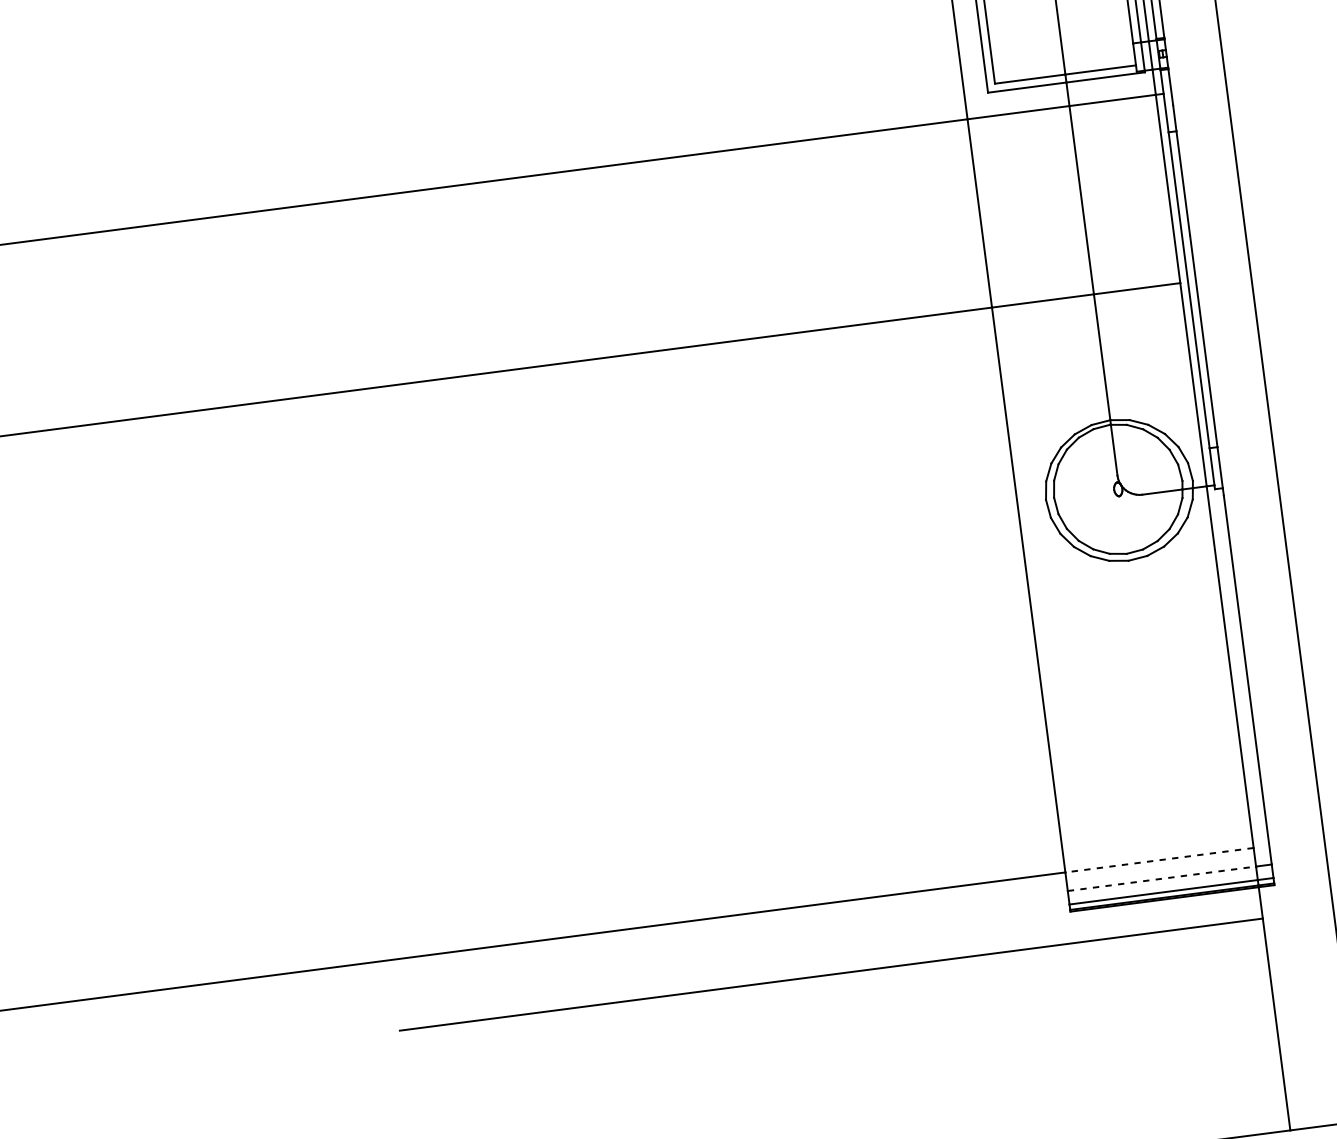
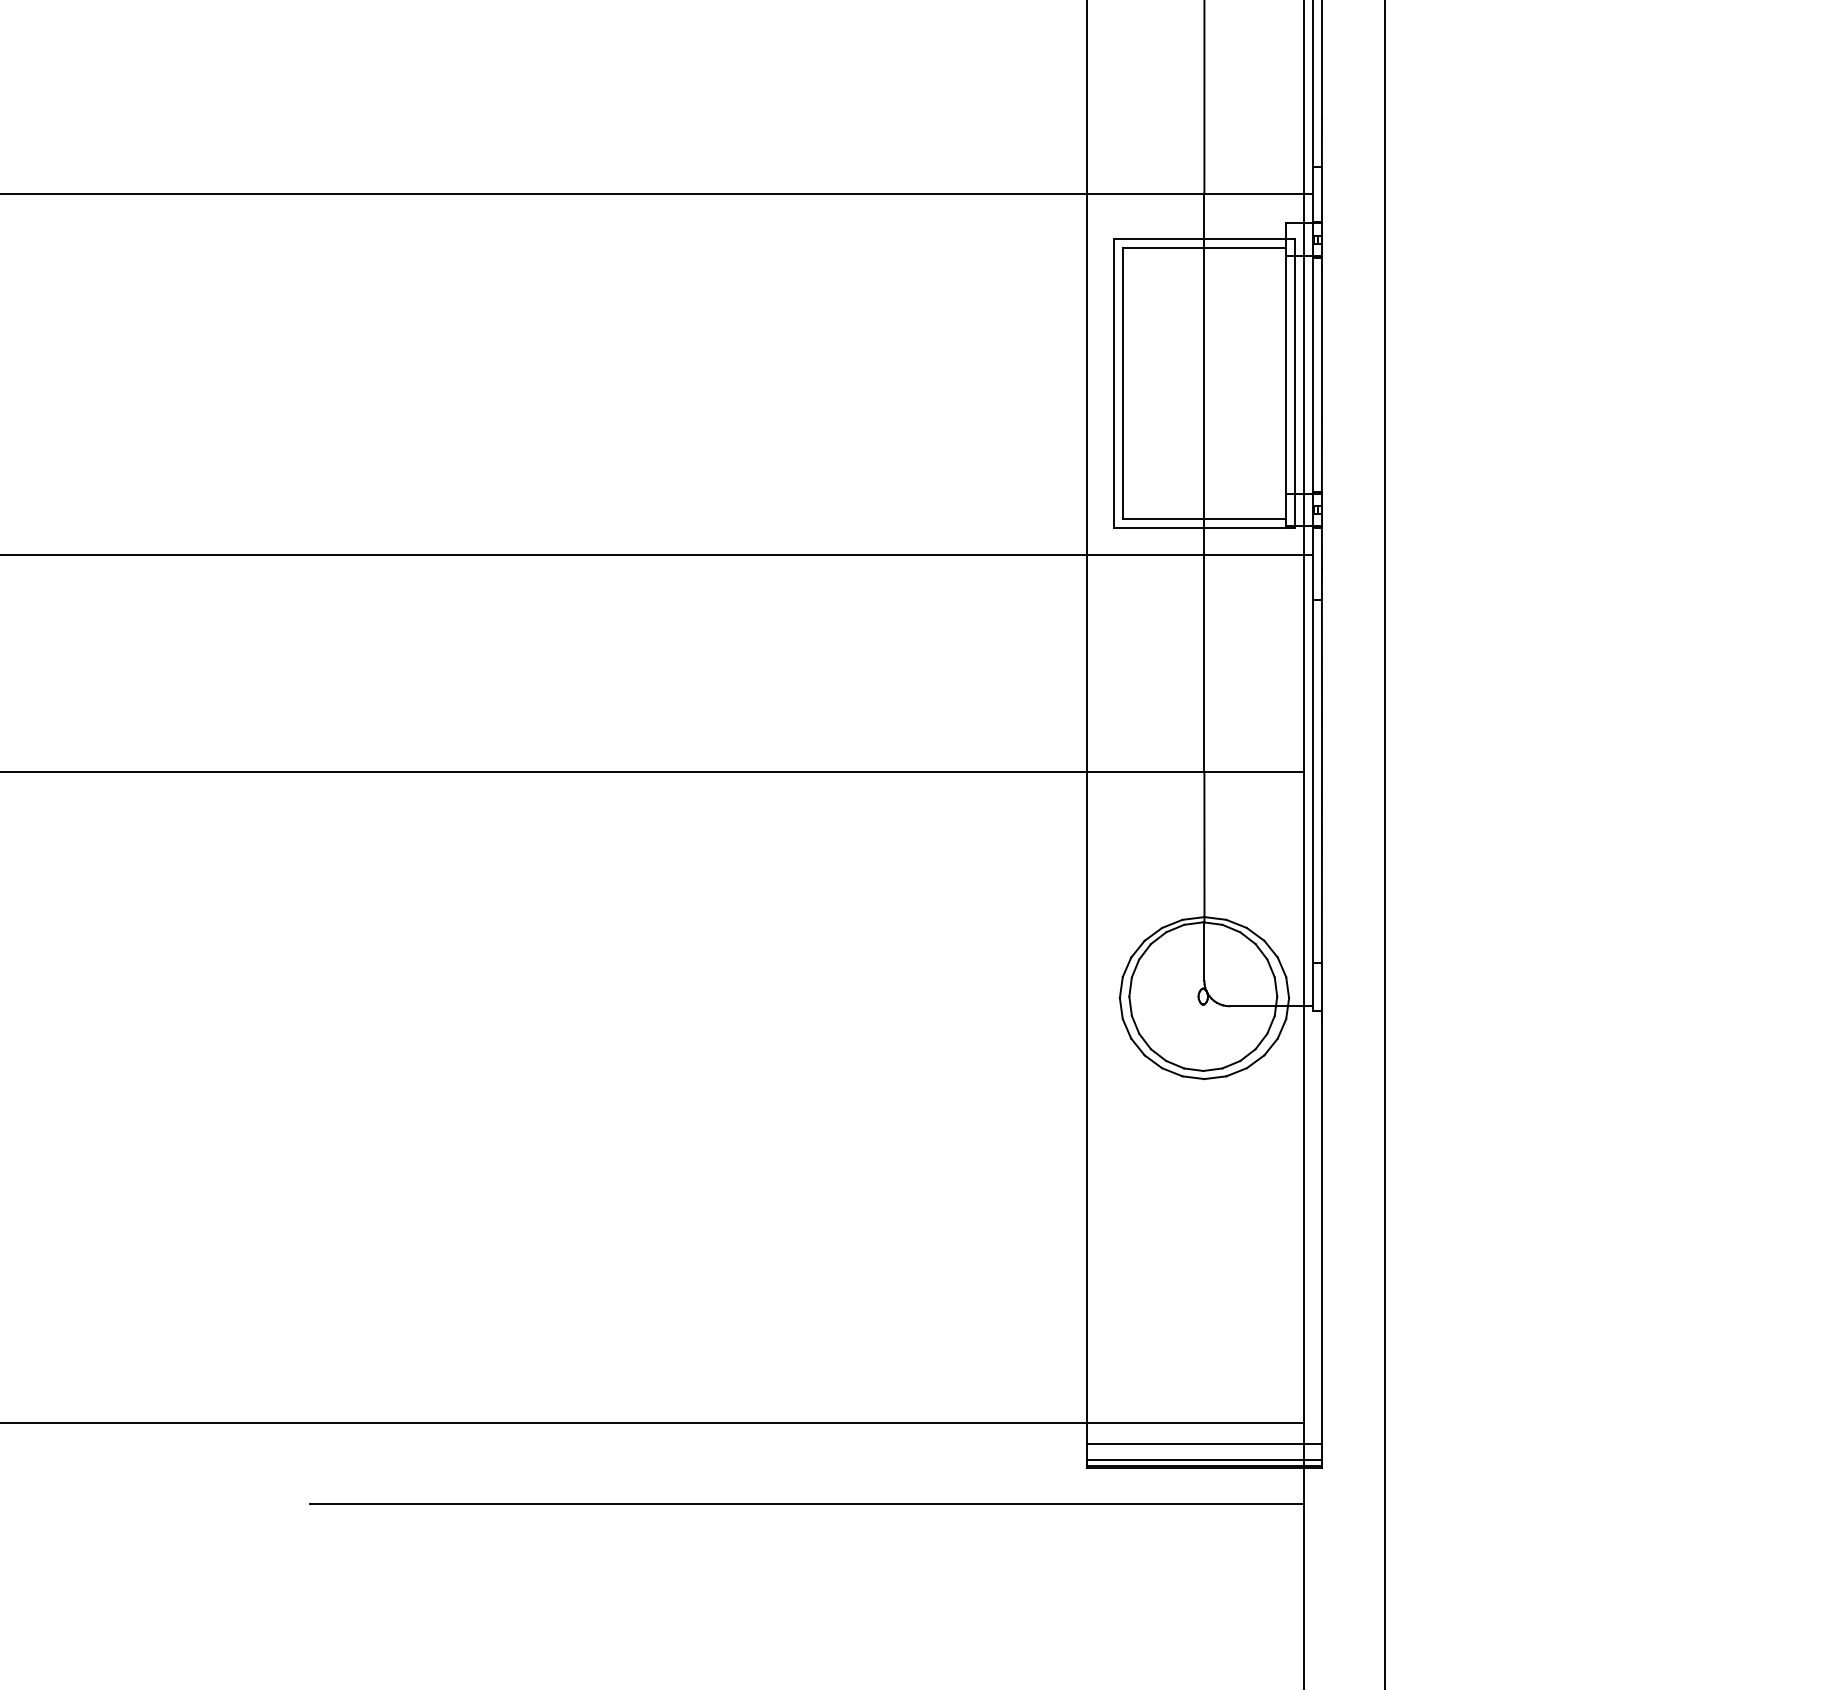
line: (1158, 859) -> (1194, 1422), dashed -> solid
line: (1162, 878) -> (1195, 1444), dashed -> solid

